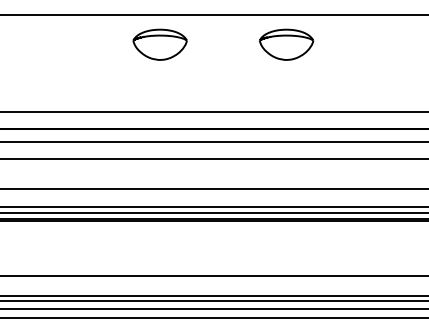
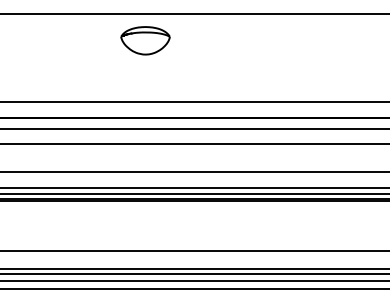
part: (286, 44) -> (260, 40), removed

